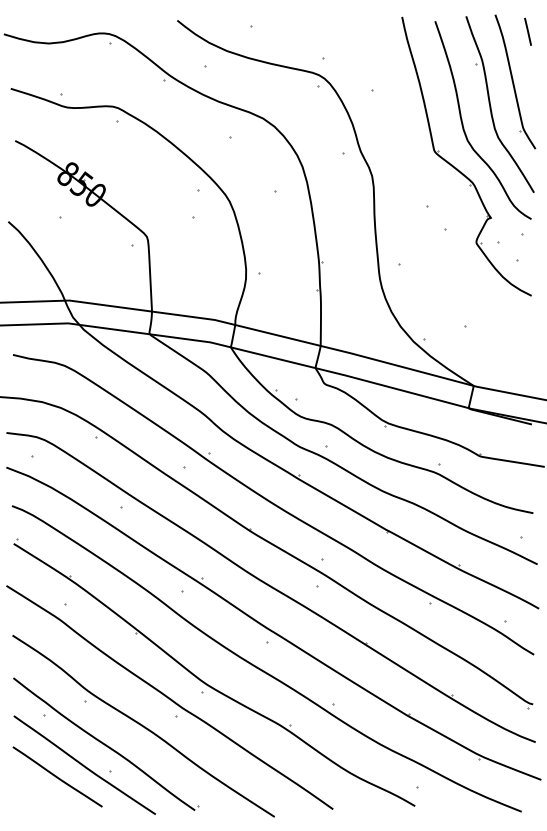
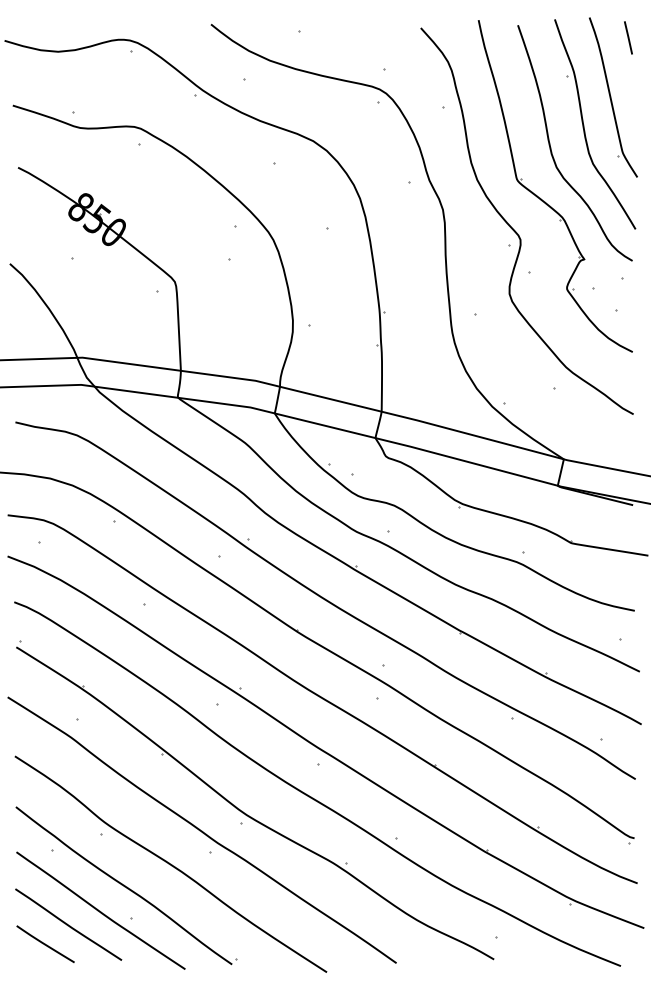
curve: (433, 193) -> (515, 230), added
line: (38, 792) -> (45, 943), added

